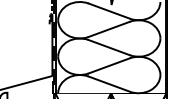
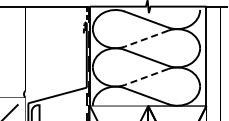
line: (109, 29) -> (146, 38), solid -> dashed
line: (109, 66) -> (146, 77), solid -> dashed

